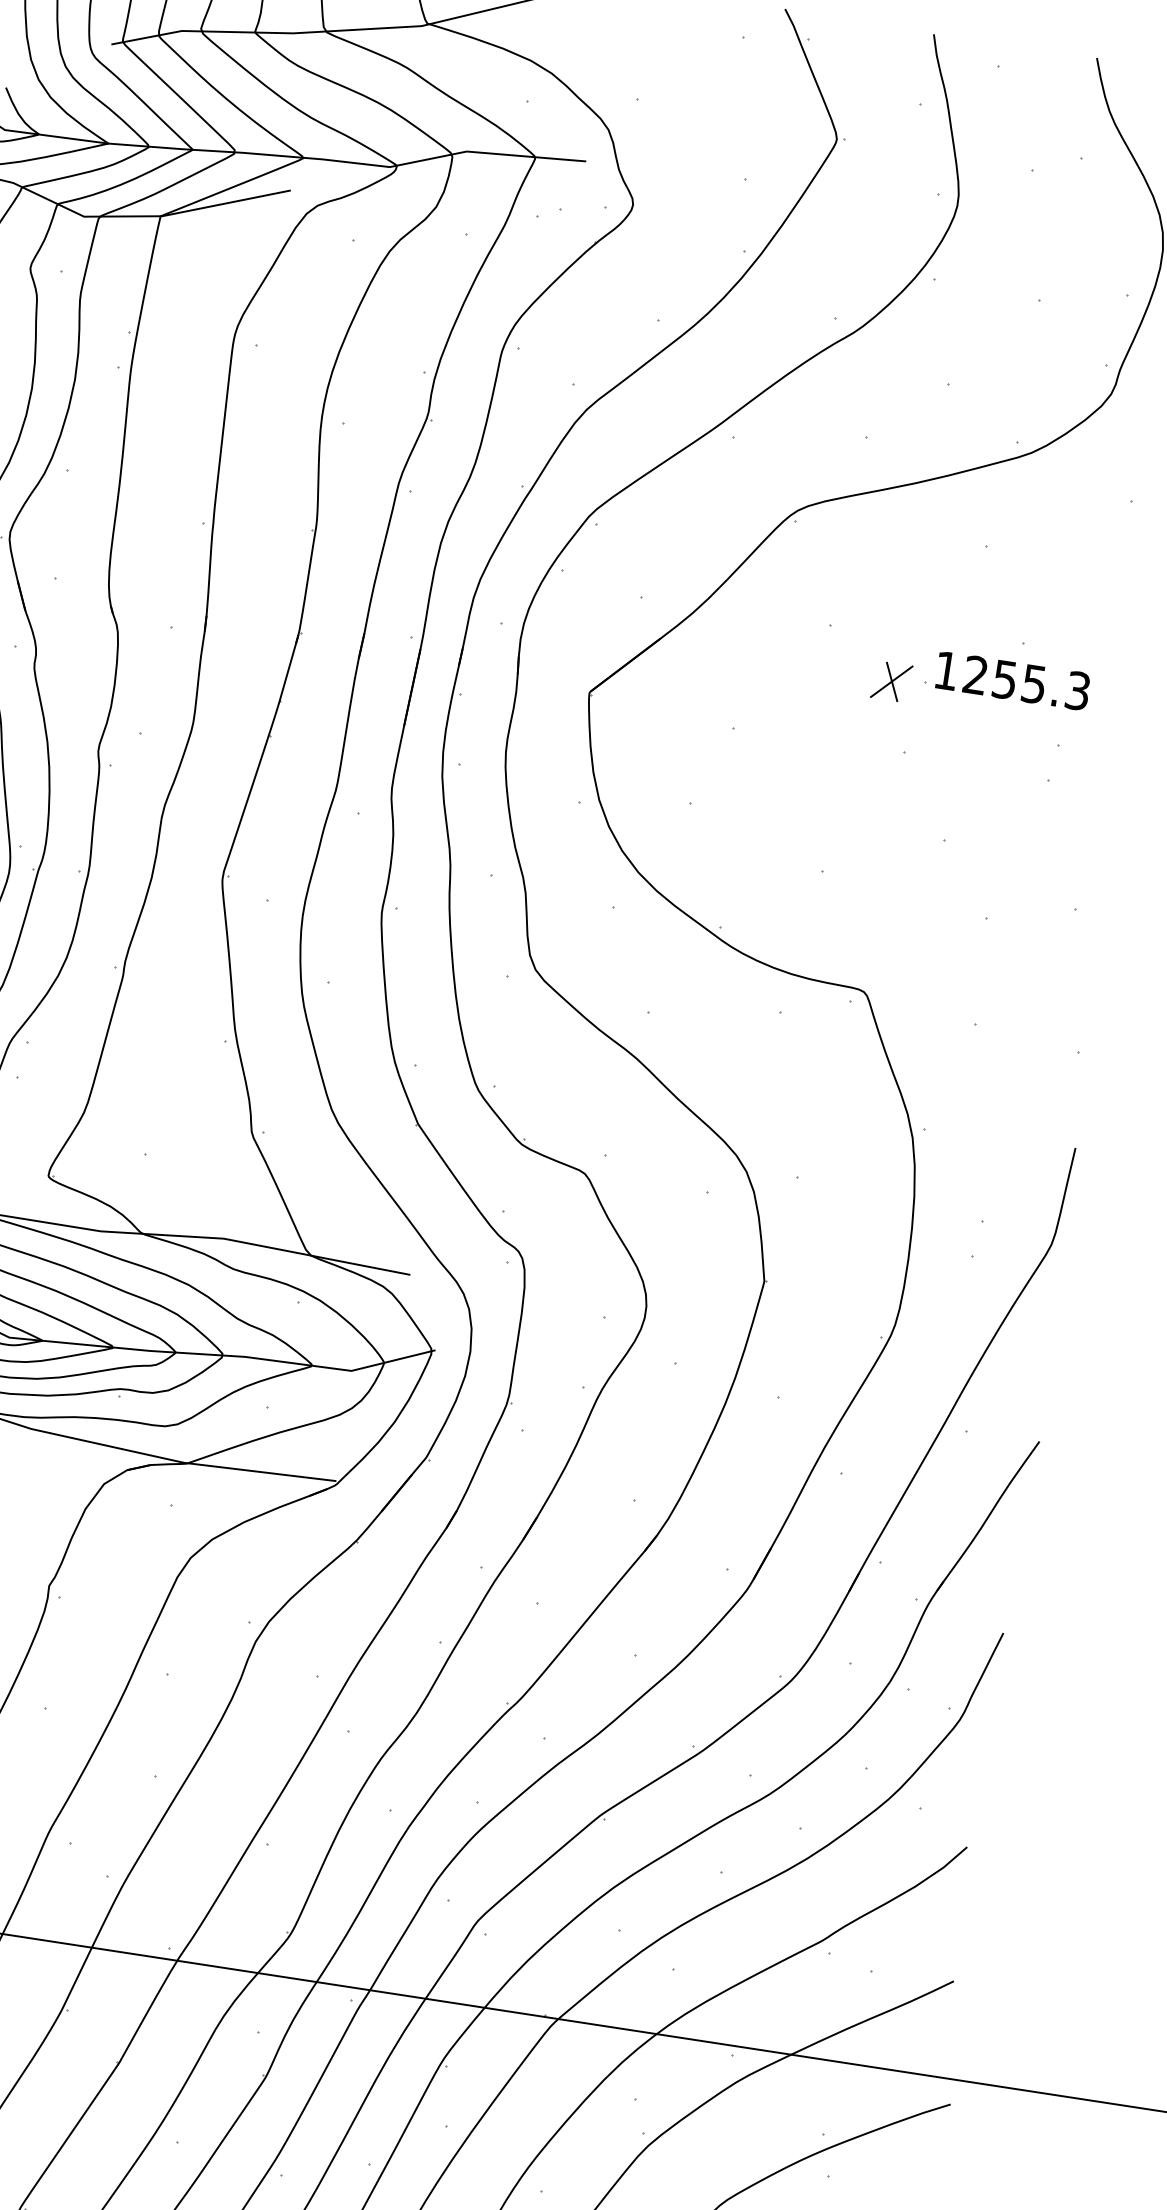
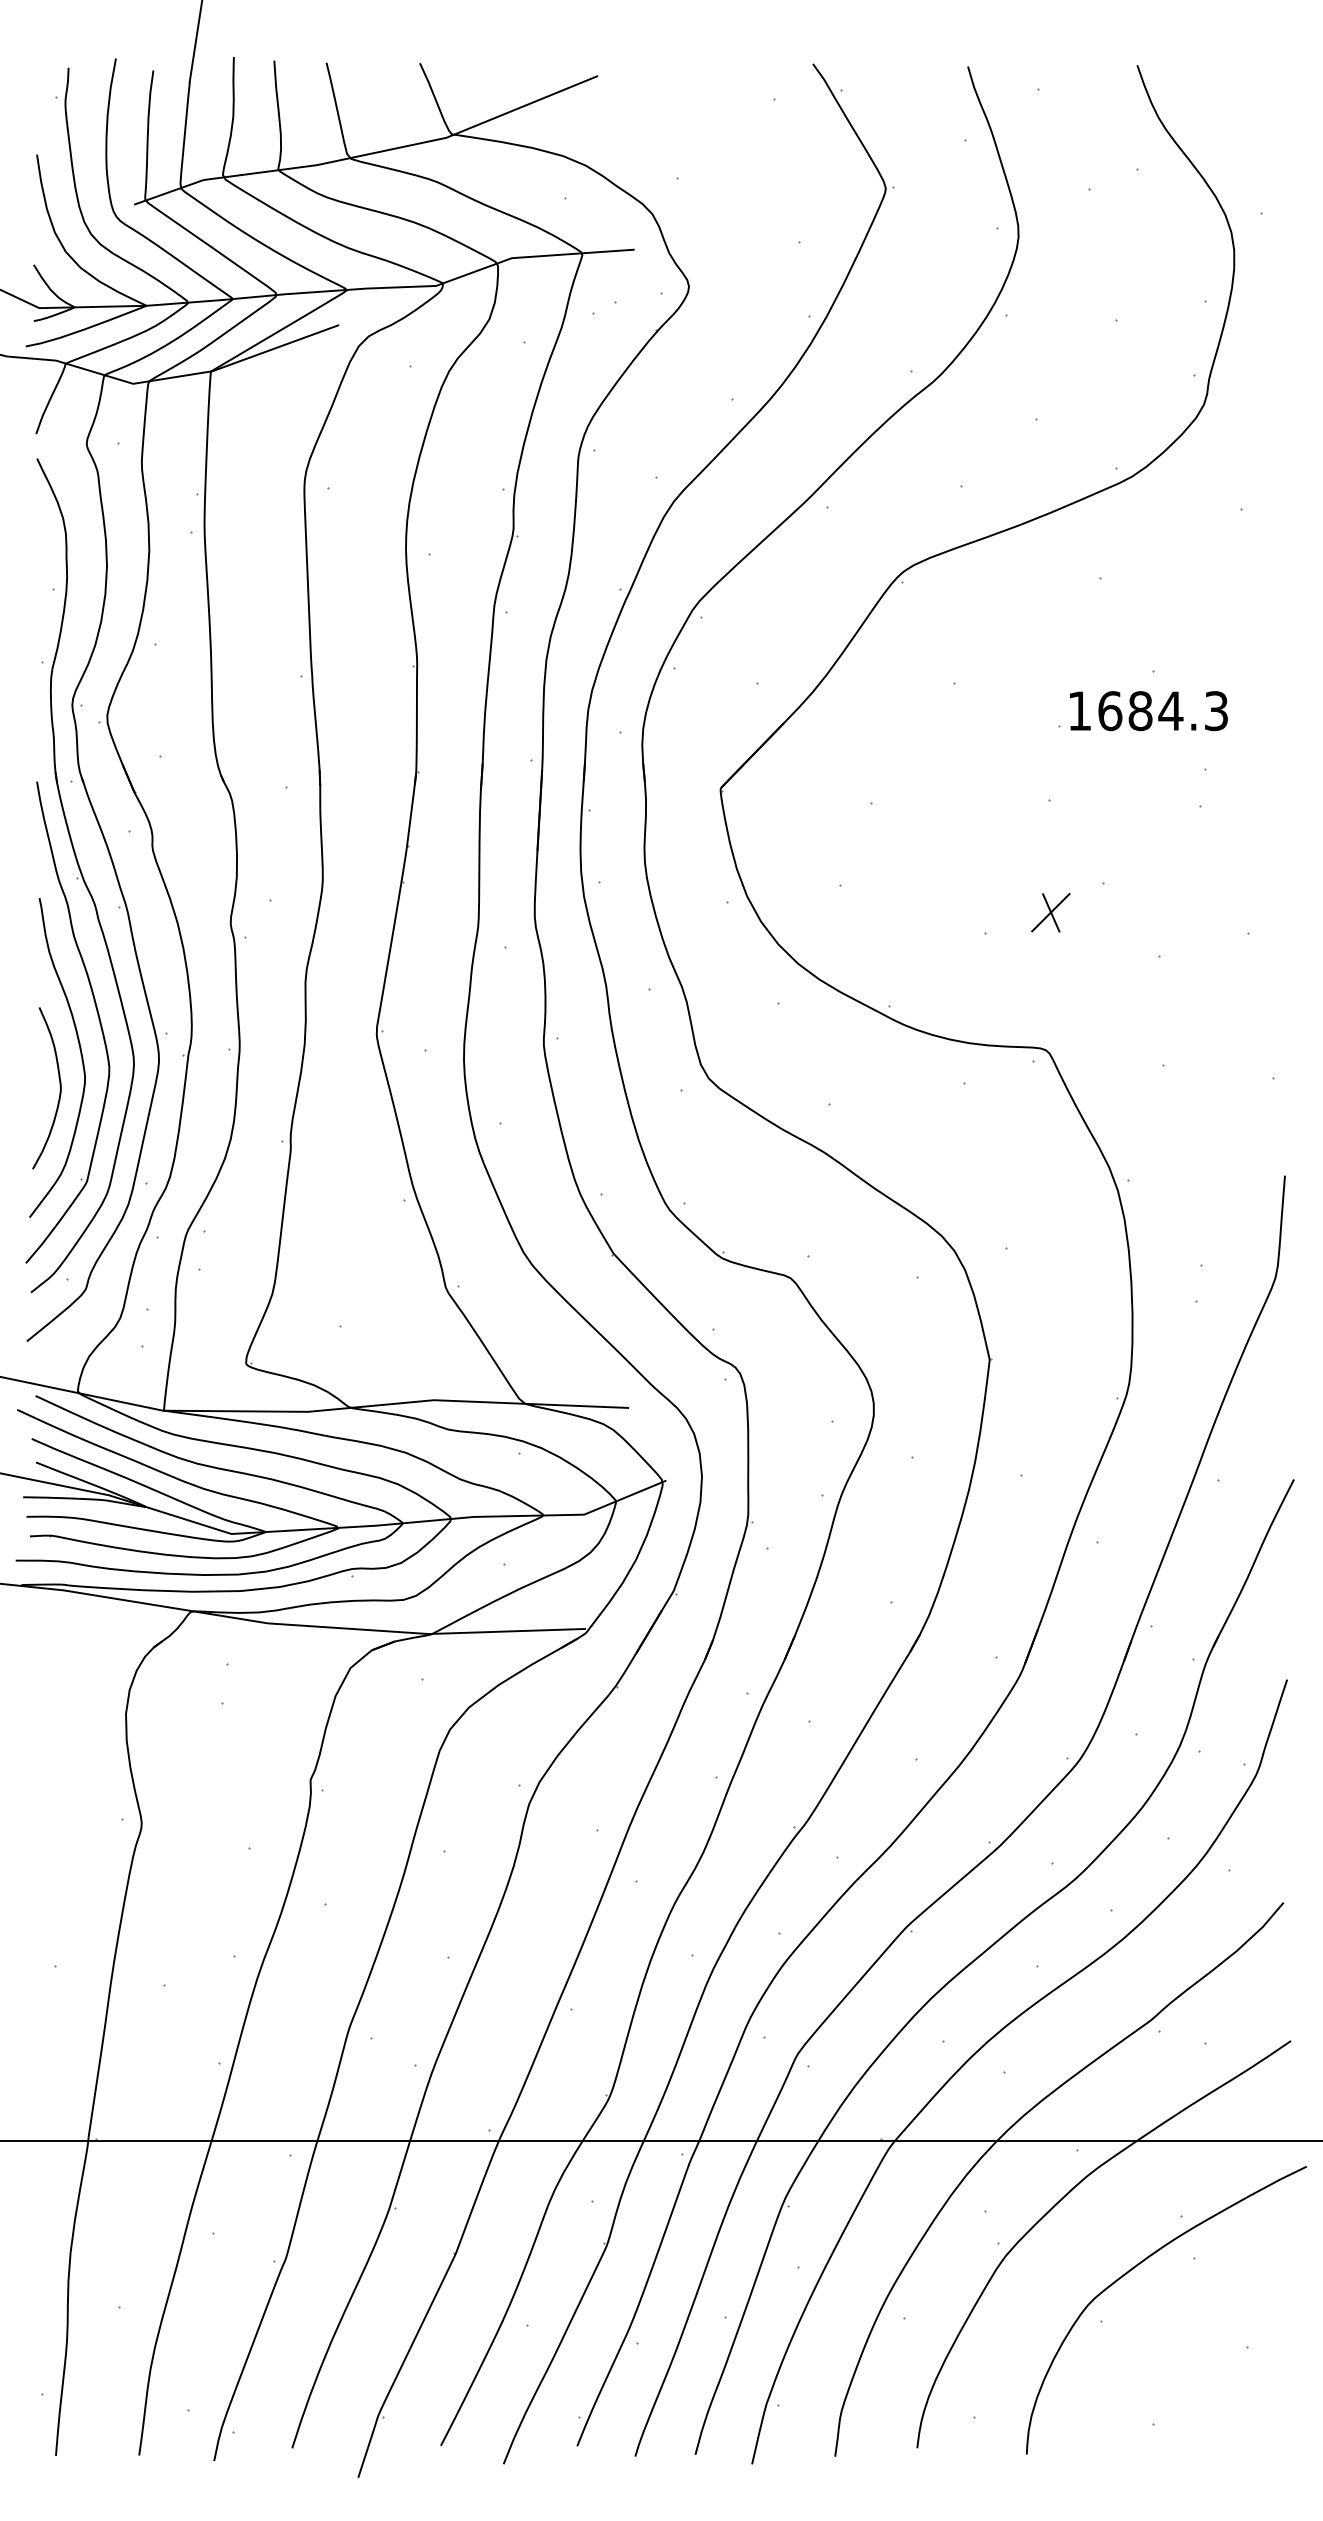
text: (1004, 680) -> (1140, 711), 1255.3 -> 1684.3
part: (891, 681) -> (1050, 912), moved

